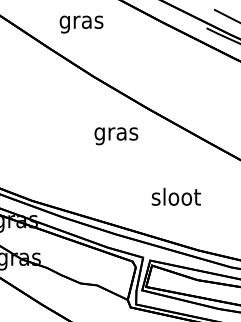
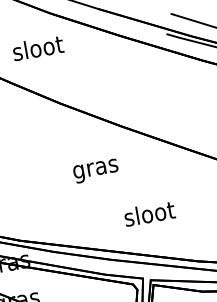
text: (81, 22) -> (38, 50), gras -> sloot
text: (116, 136) -> (96, 171), moved
text: (175, 196) -> (148, 213), moved

